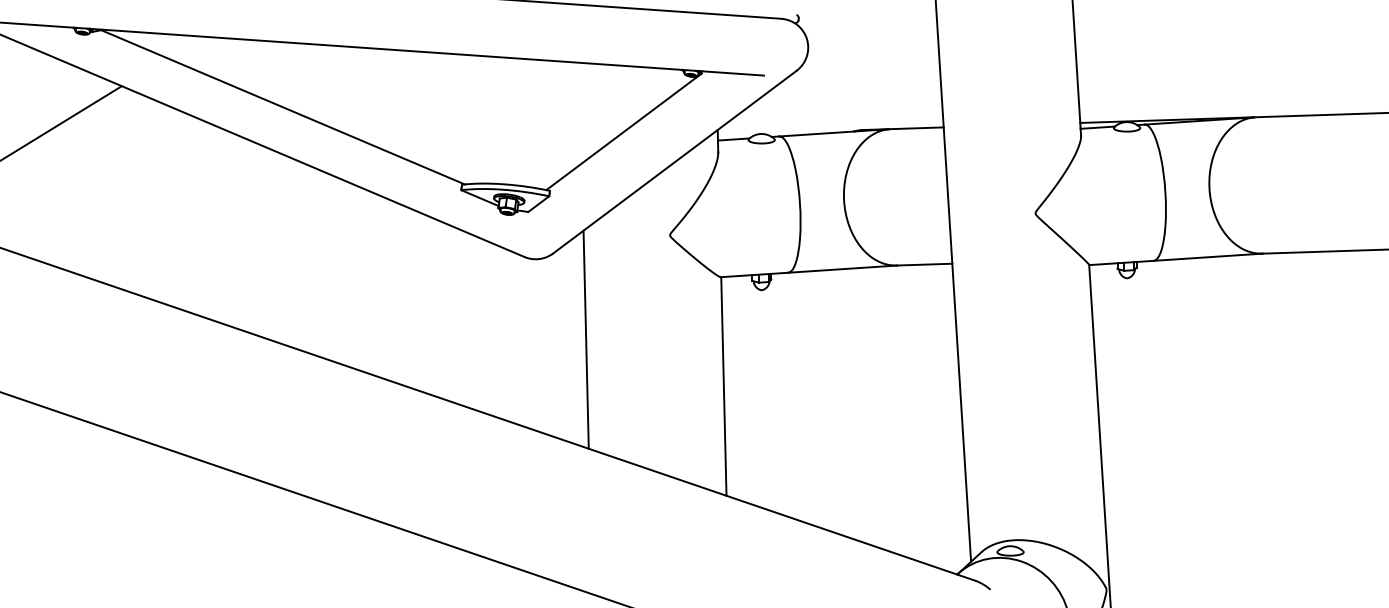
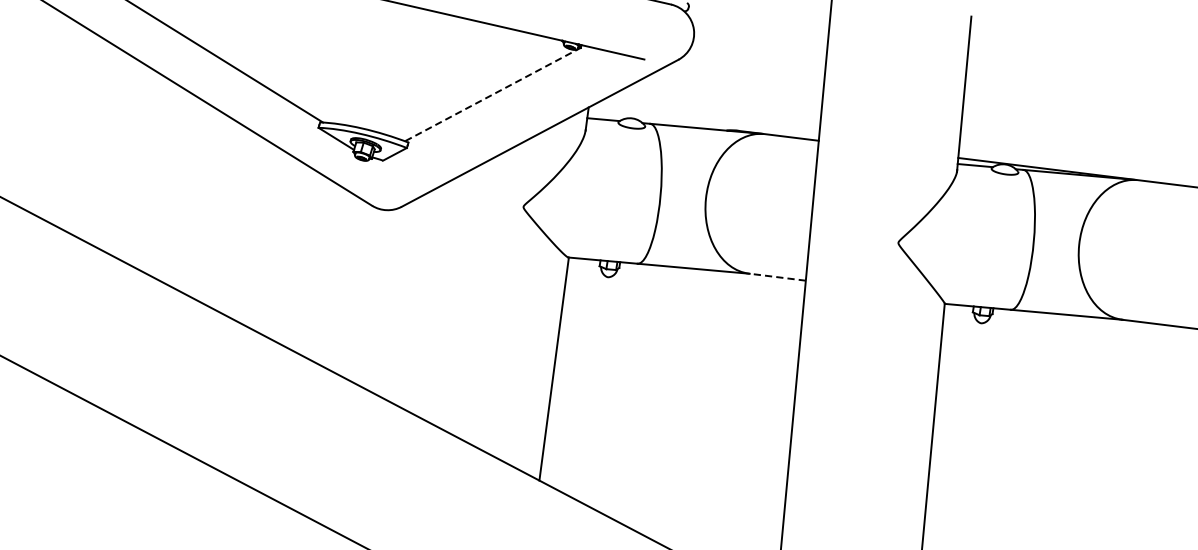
line: (623, 132) -> (492, 94), solid -> dashed
line: (924, 264) -> (777, 277), solid -> dashed
line: (585, 339) -> (420, 299), removed

